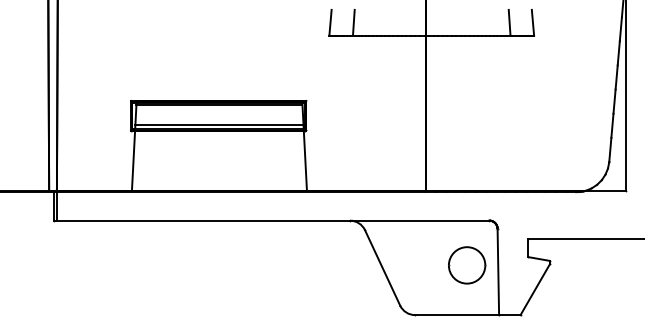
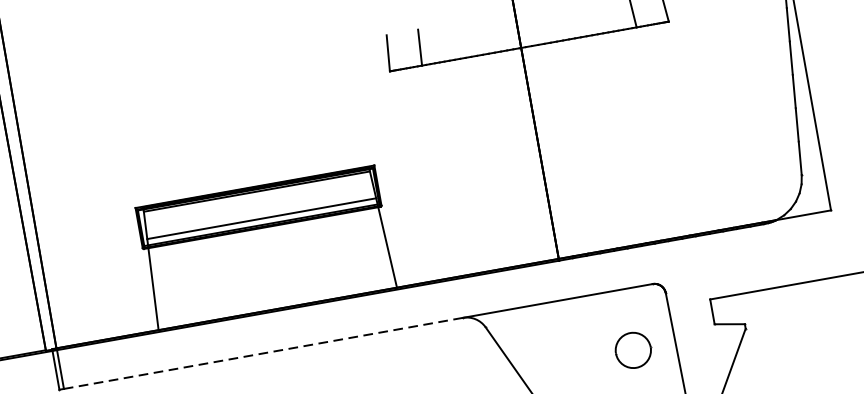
line: (203, 220) -> (263, 353), solid -> dashed
part: (467, 265) -> (633, 350), size x0.7

